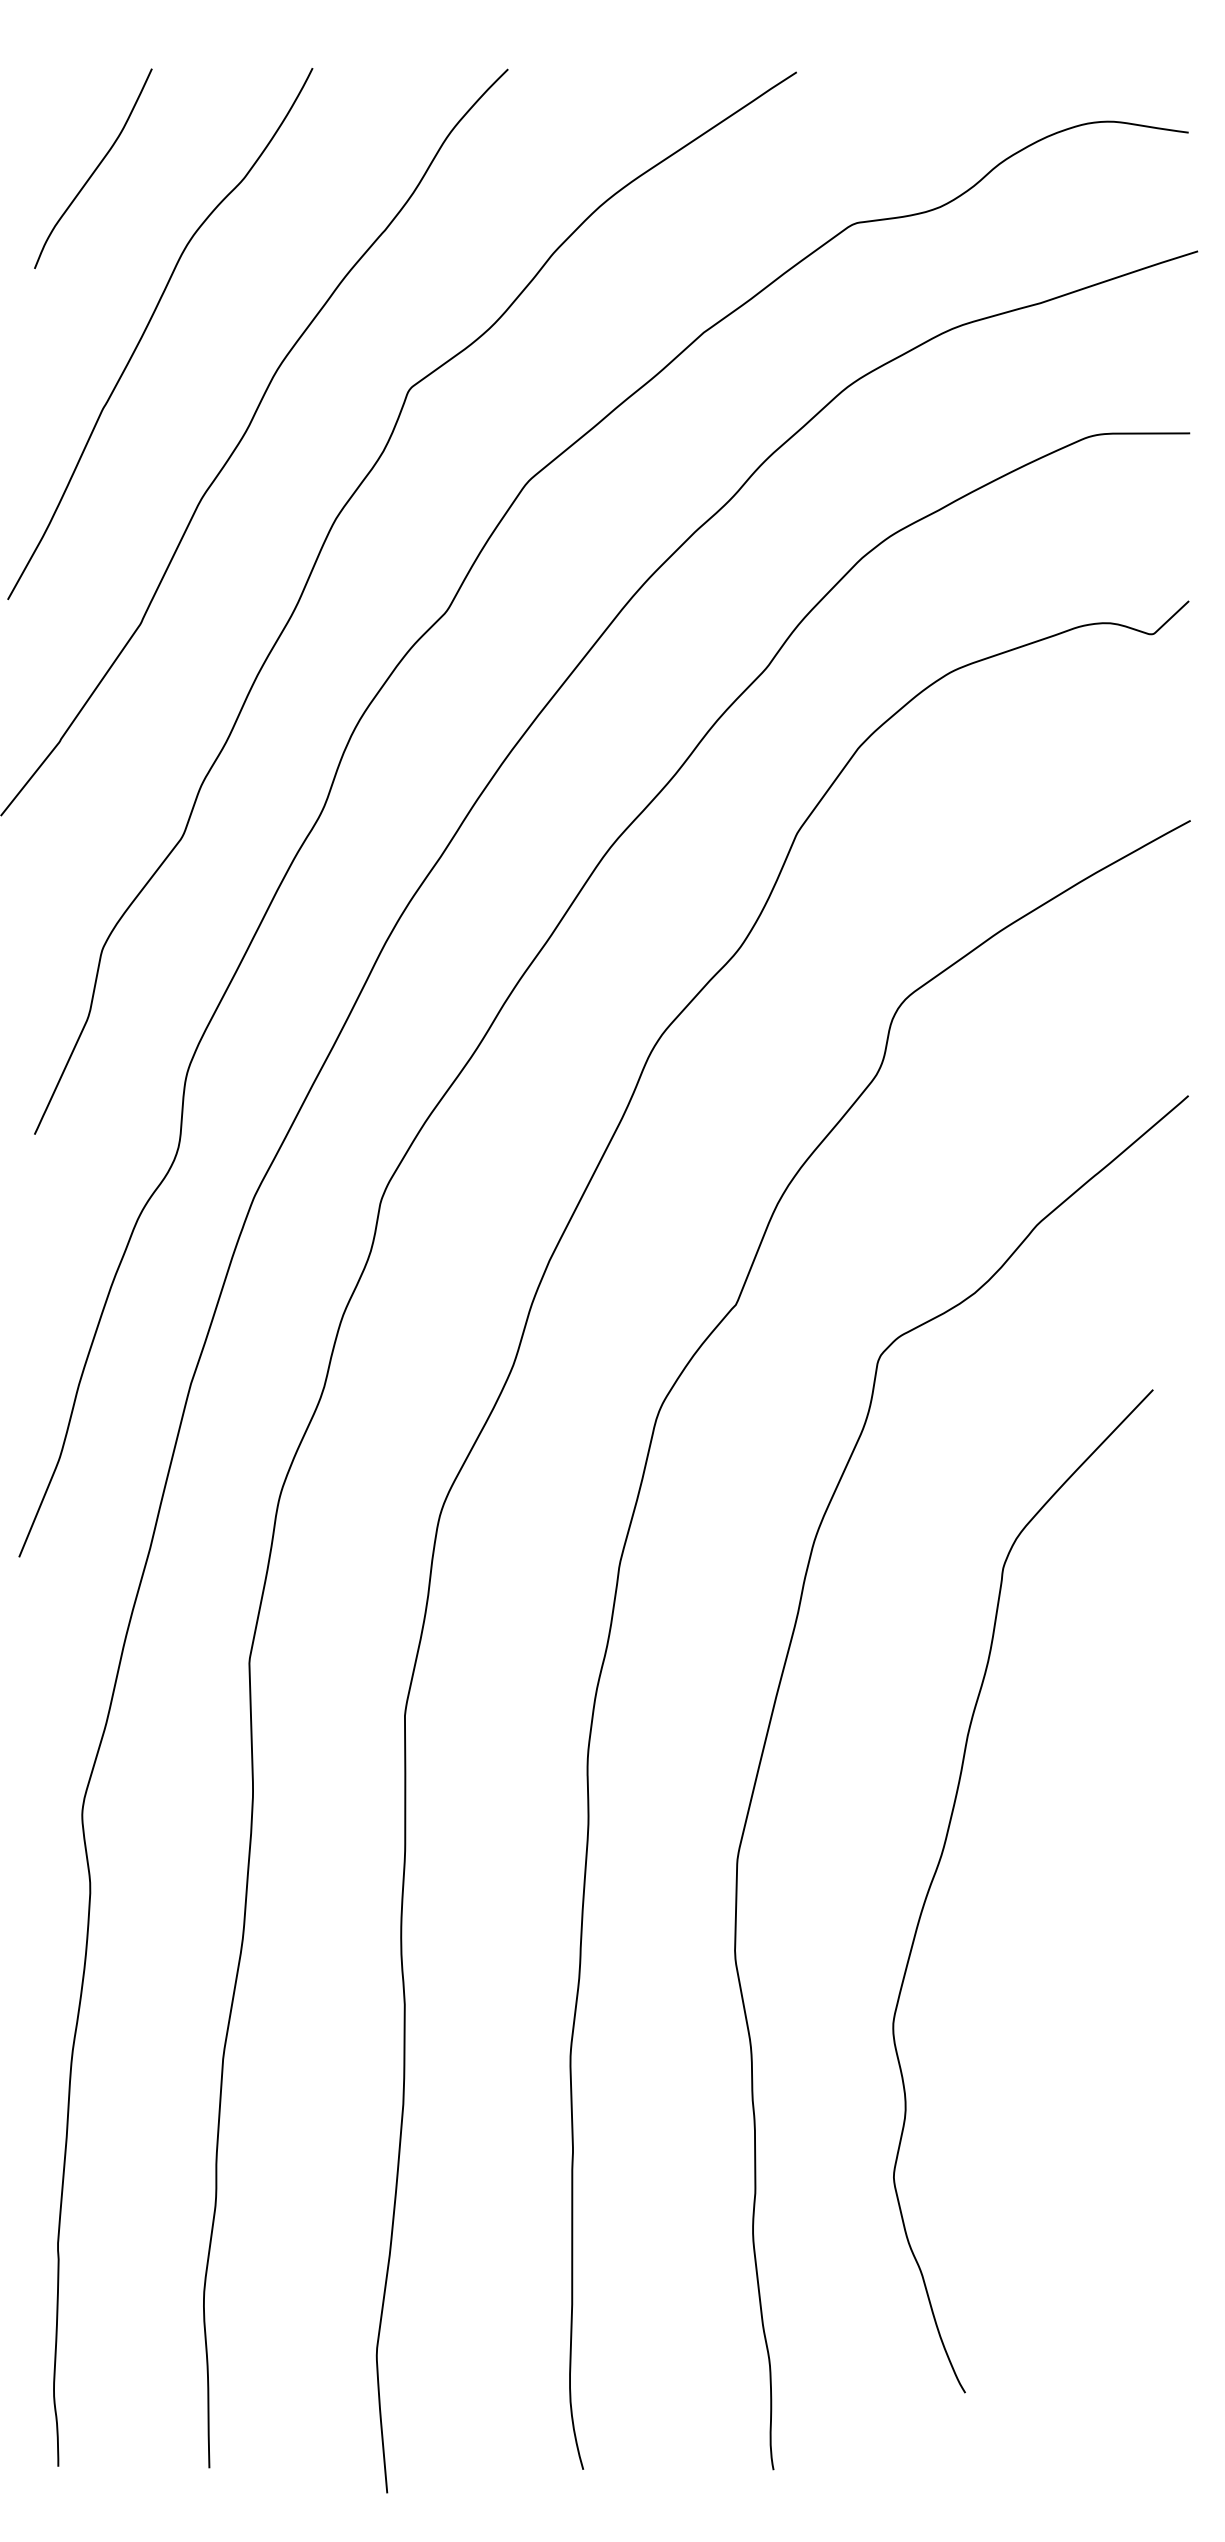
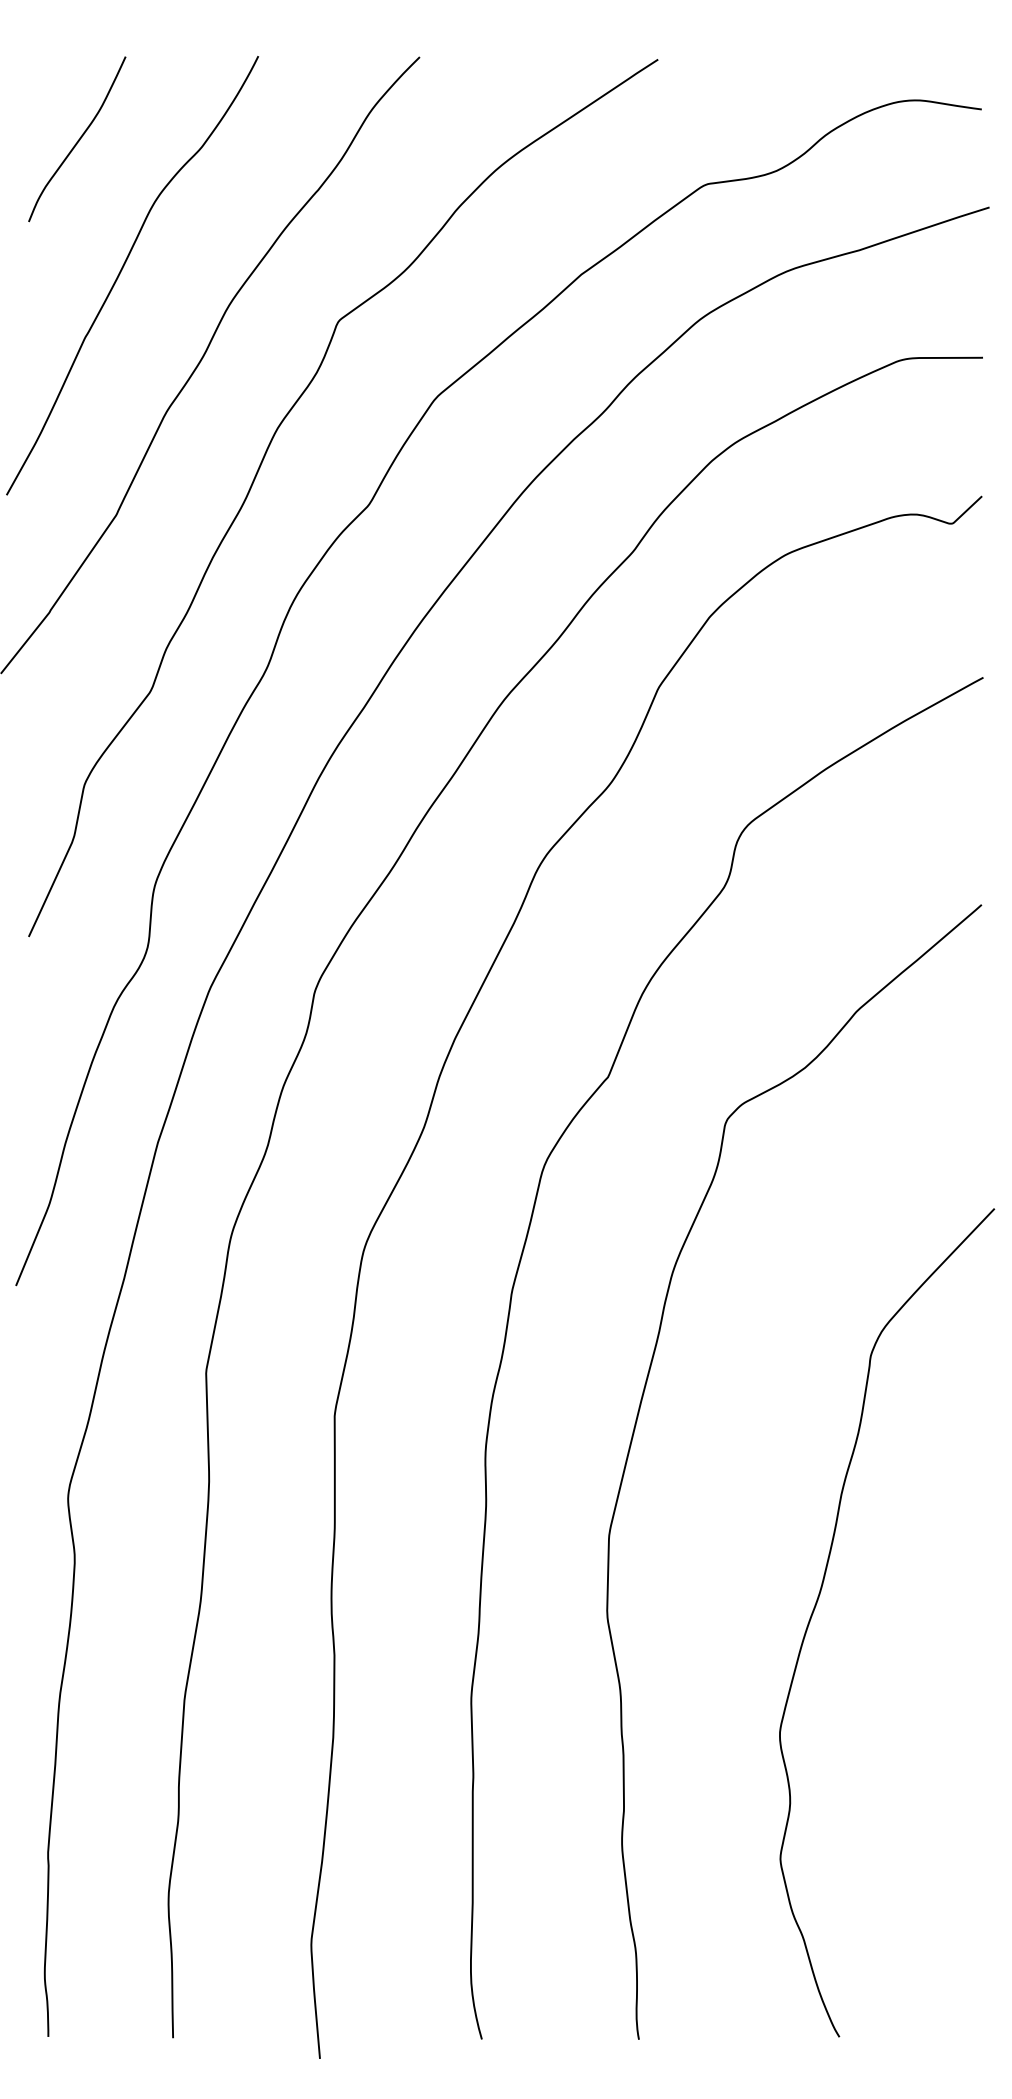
curve: (940, 1862) -> (818, 1599), moved

